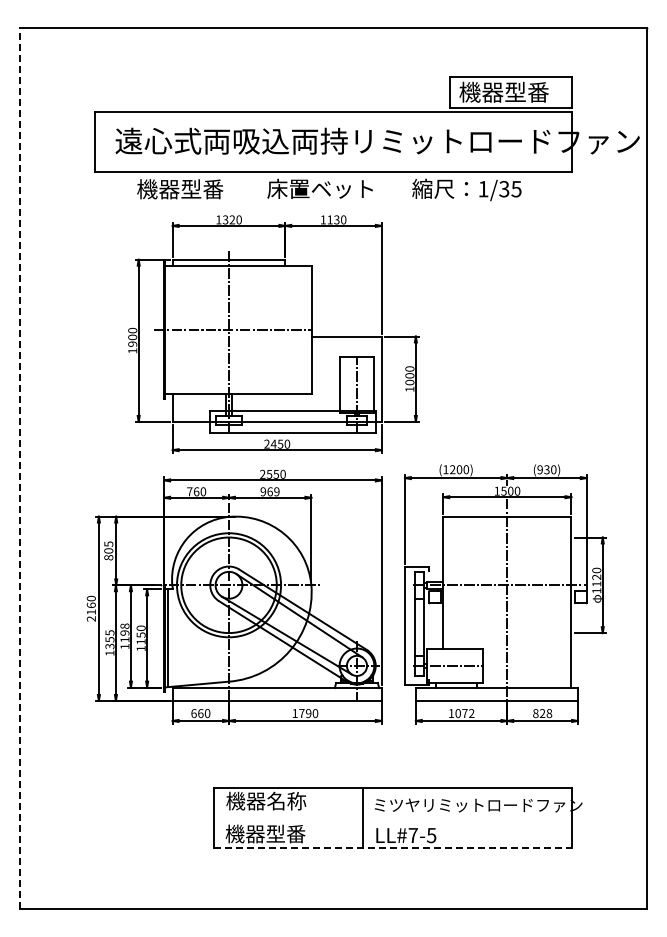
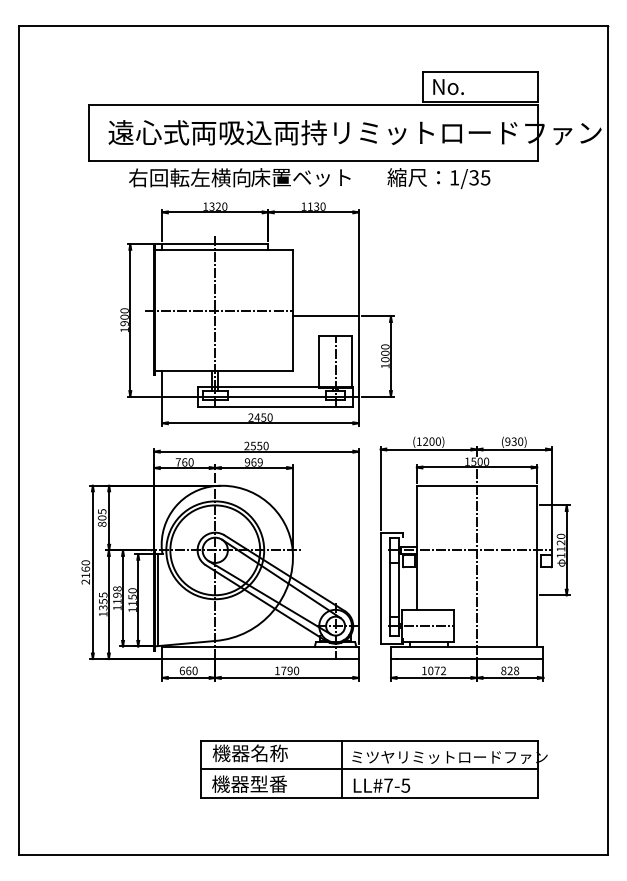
text: (503, 91) -> (473, 85), 機器型番 -> No.
text: (201, 189) -> (189, 178), 機器型番 -> 右回転左横向
line: (20, 468) -> (19, 440), dashed -> solid
line: (393, 818) -> (369, 769), added
line: (393, 848) -> (369, 797), dashed -> solid

